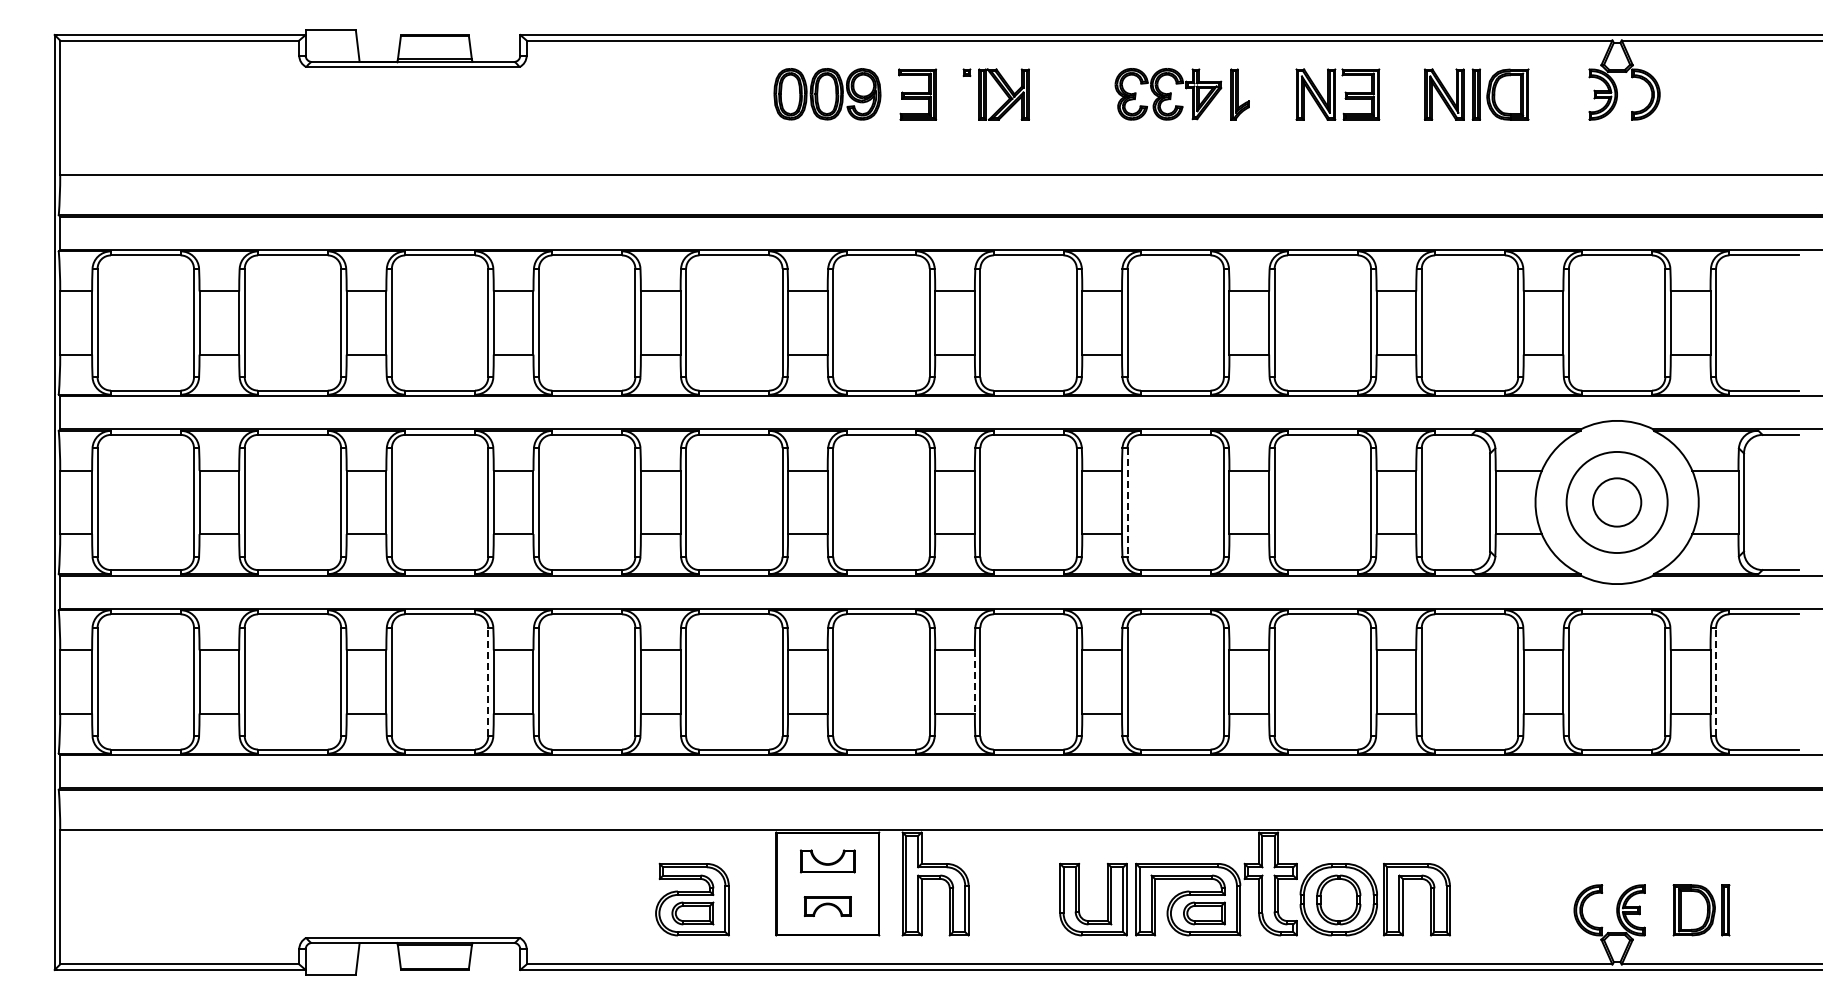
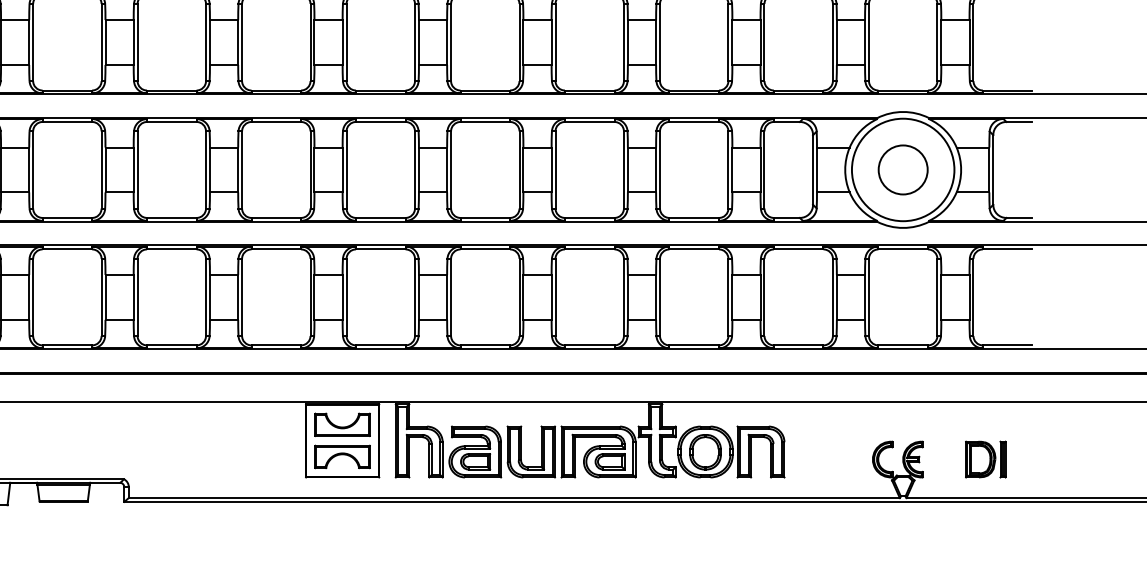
line: (1127, 502) -> (555, 169), dashed -> solid
circle: (1616, 502) -> (902, 169), size x1.43
circle: (1616, 502) -> (902, 169), size x1.43
line: (488, 681) -> (101, 297), dashed -> solid
line: (974, 681) -> (446, 297), dashed -> solid
line: (1716, 681) -> (973, 297), dashed -> solid
part: (827, 861) -> (342, 424), size x1.43
part: (692, 899) -> (475, 451), moved
part: (827, 906) -> (342, 456), size x1.67
part: (1701, 910) -> (985, 459), moved

